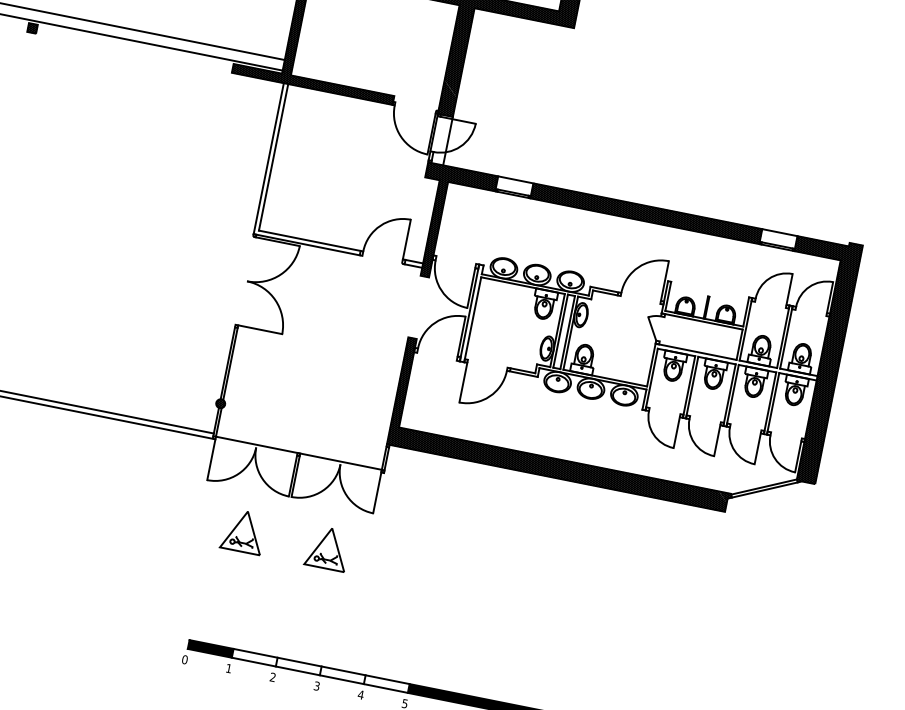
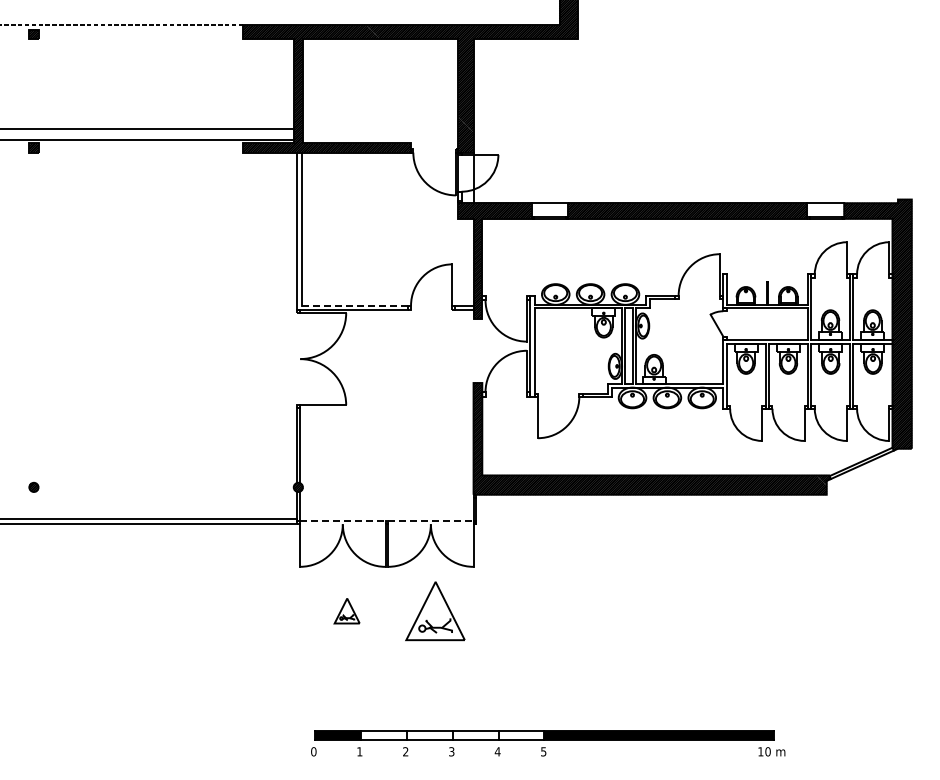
line: (309, 240) -> (354, 305), solid -> dashed
line: (298, 453) -> (386, 521), solid -> dashed
part: (243, 530) -> (346, 610), size x0.6
part: (327, 547) -> (434, 610), size x1.4

